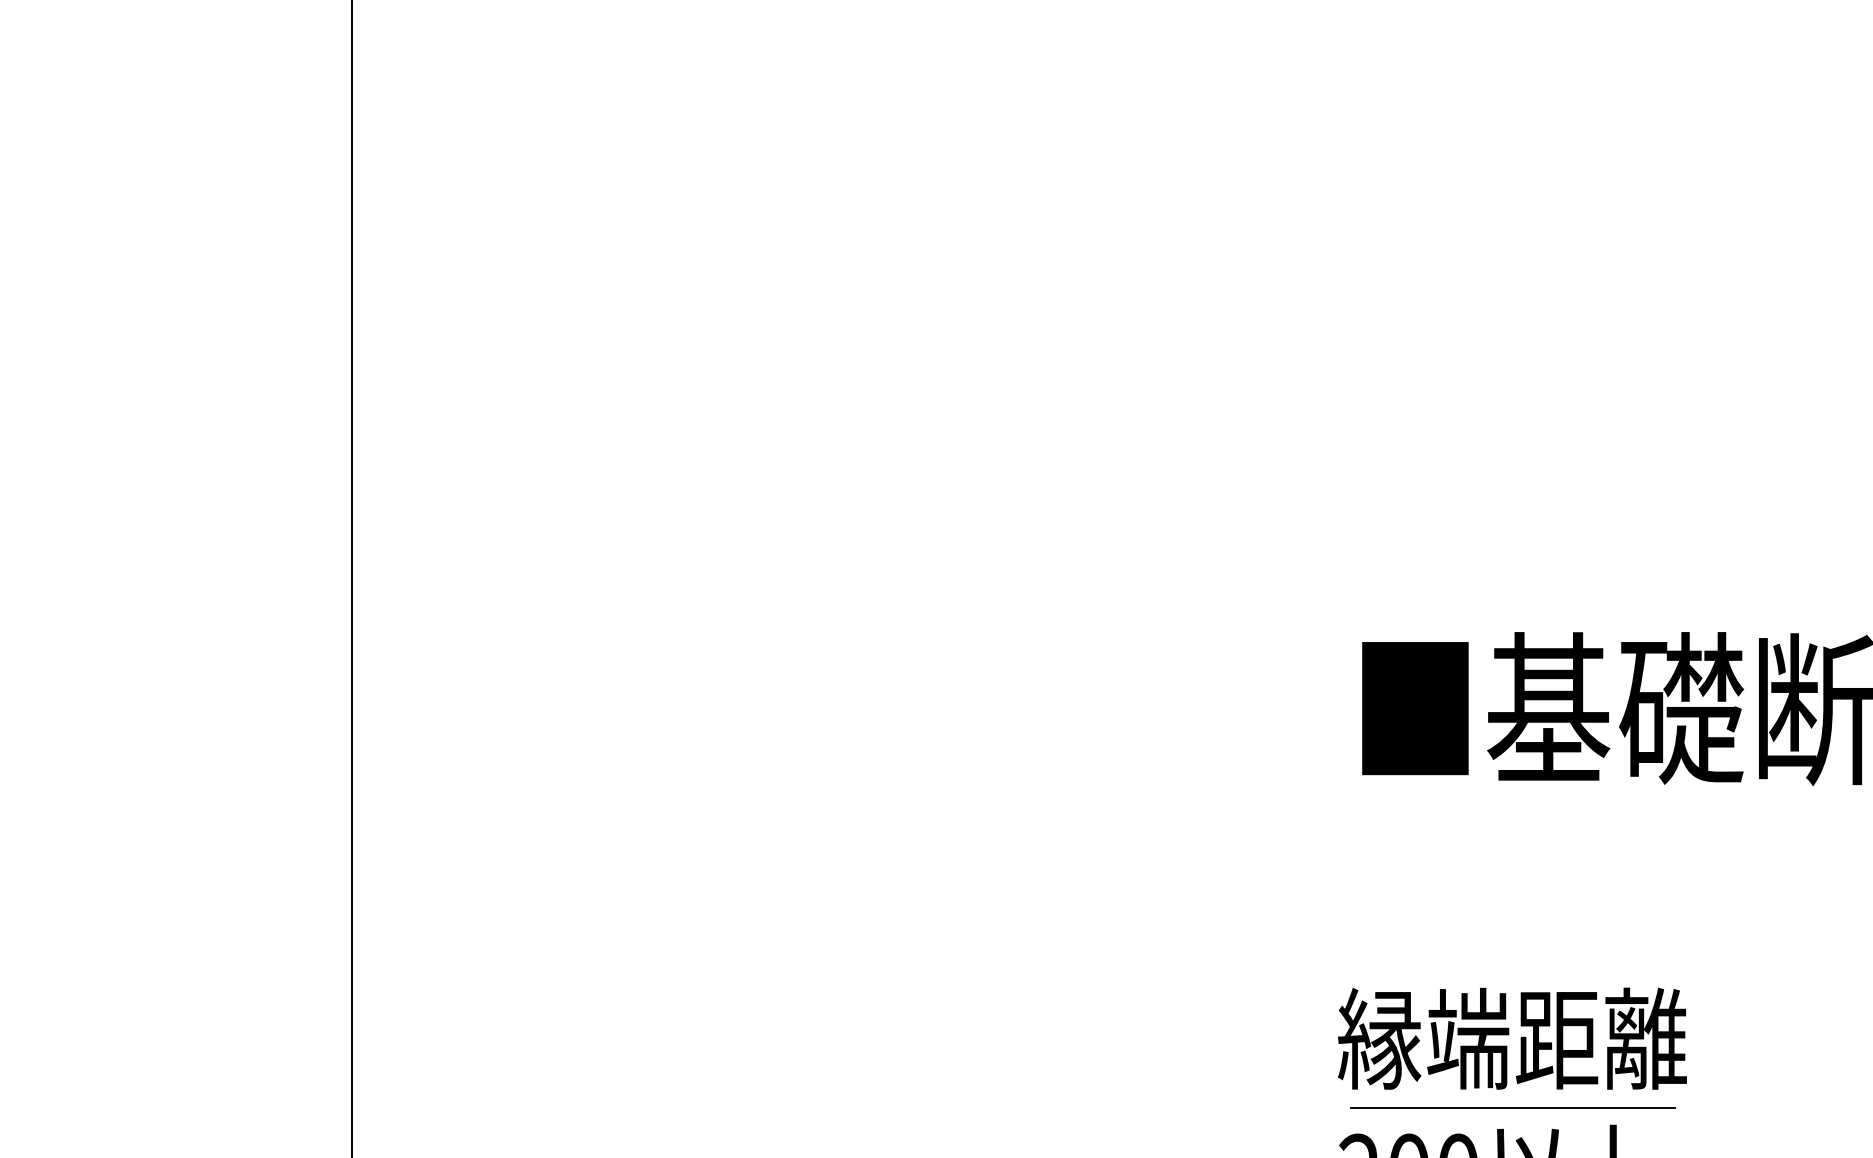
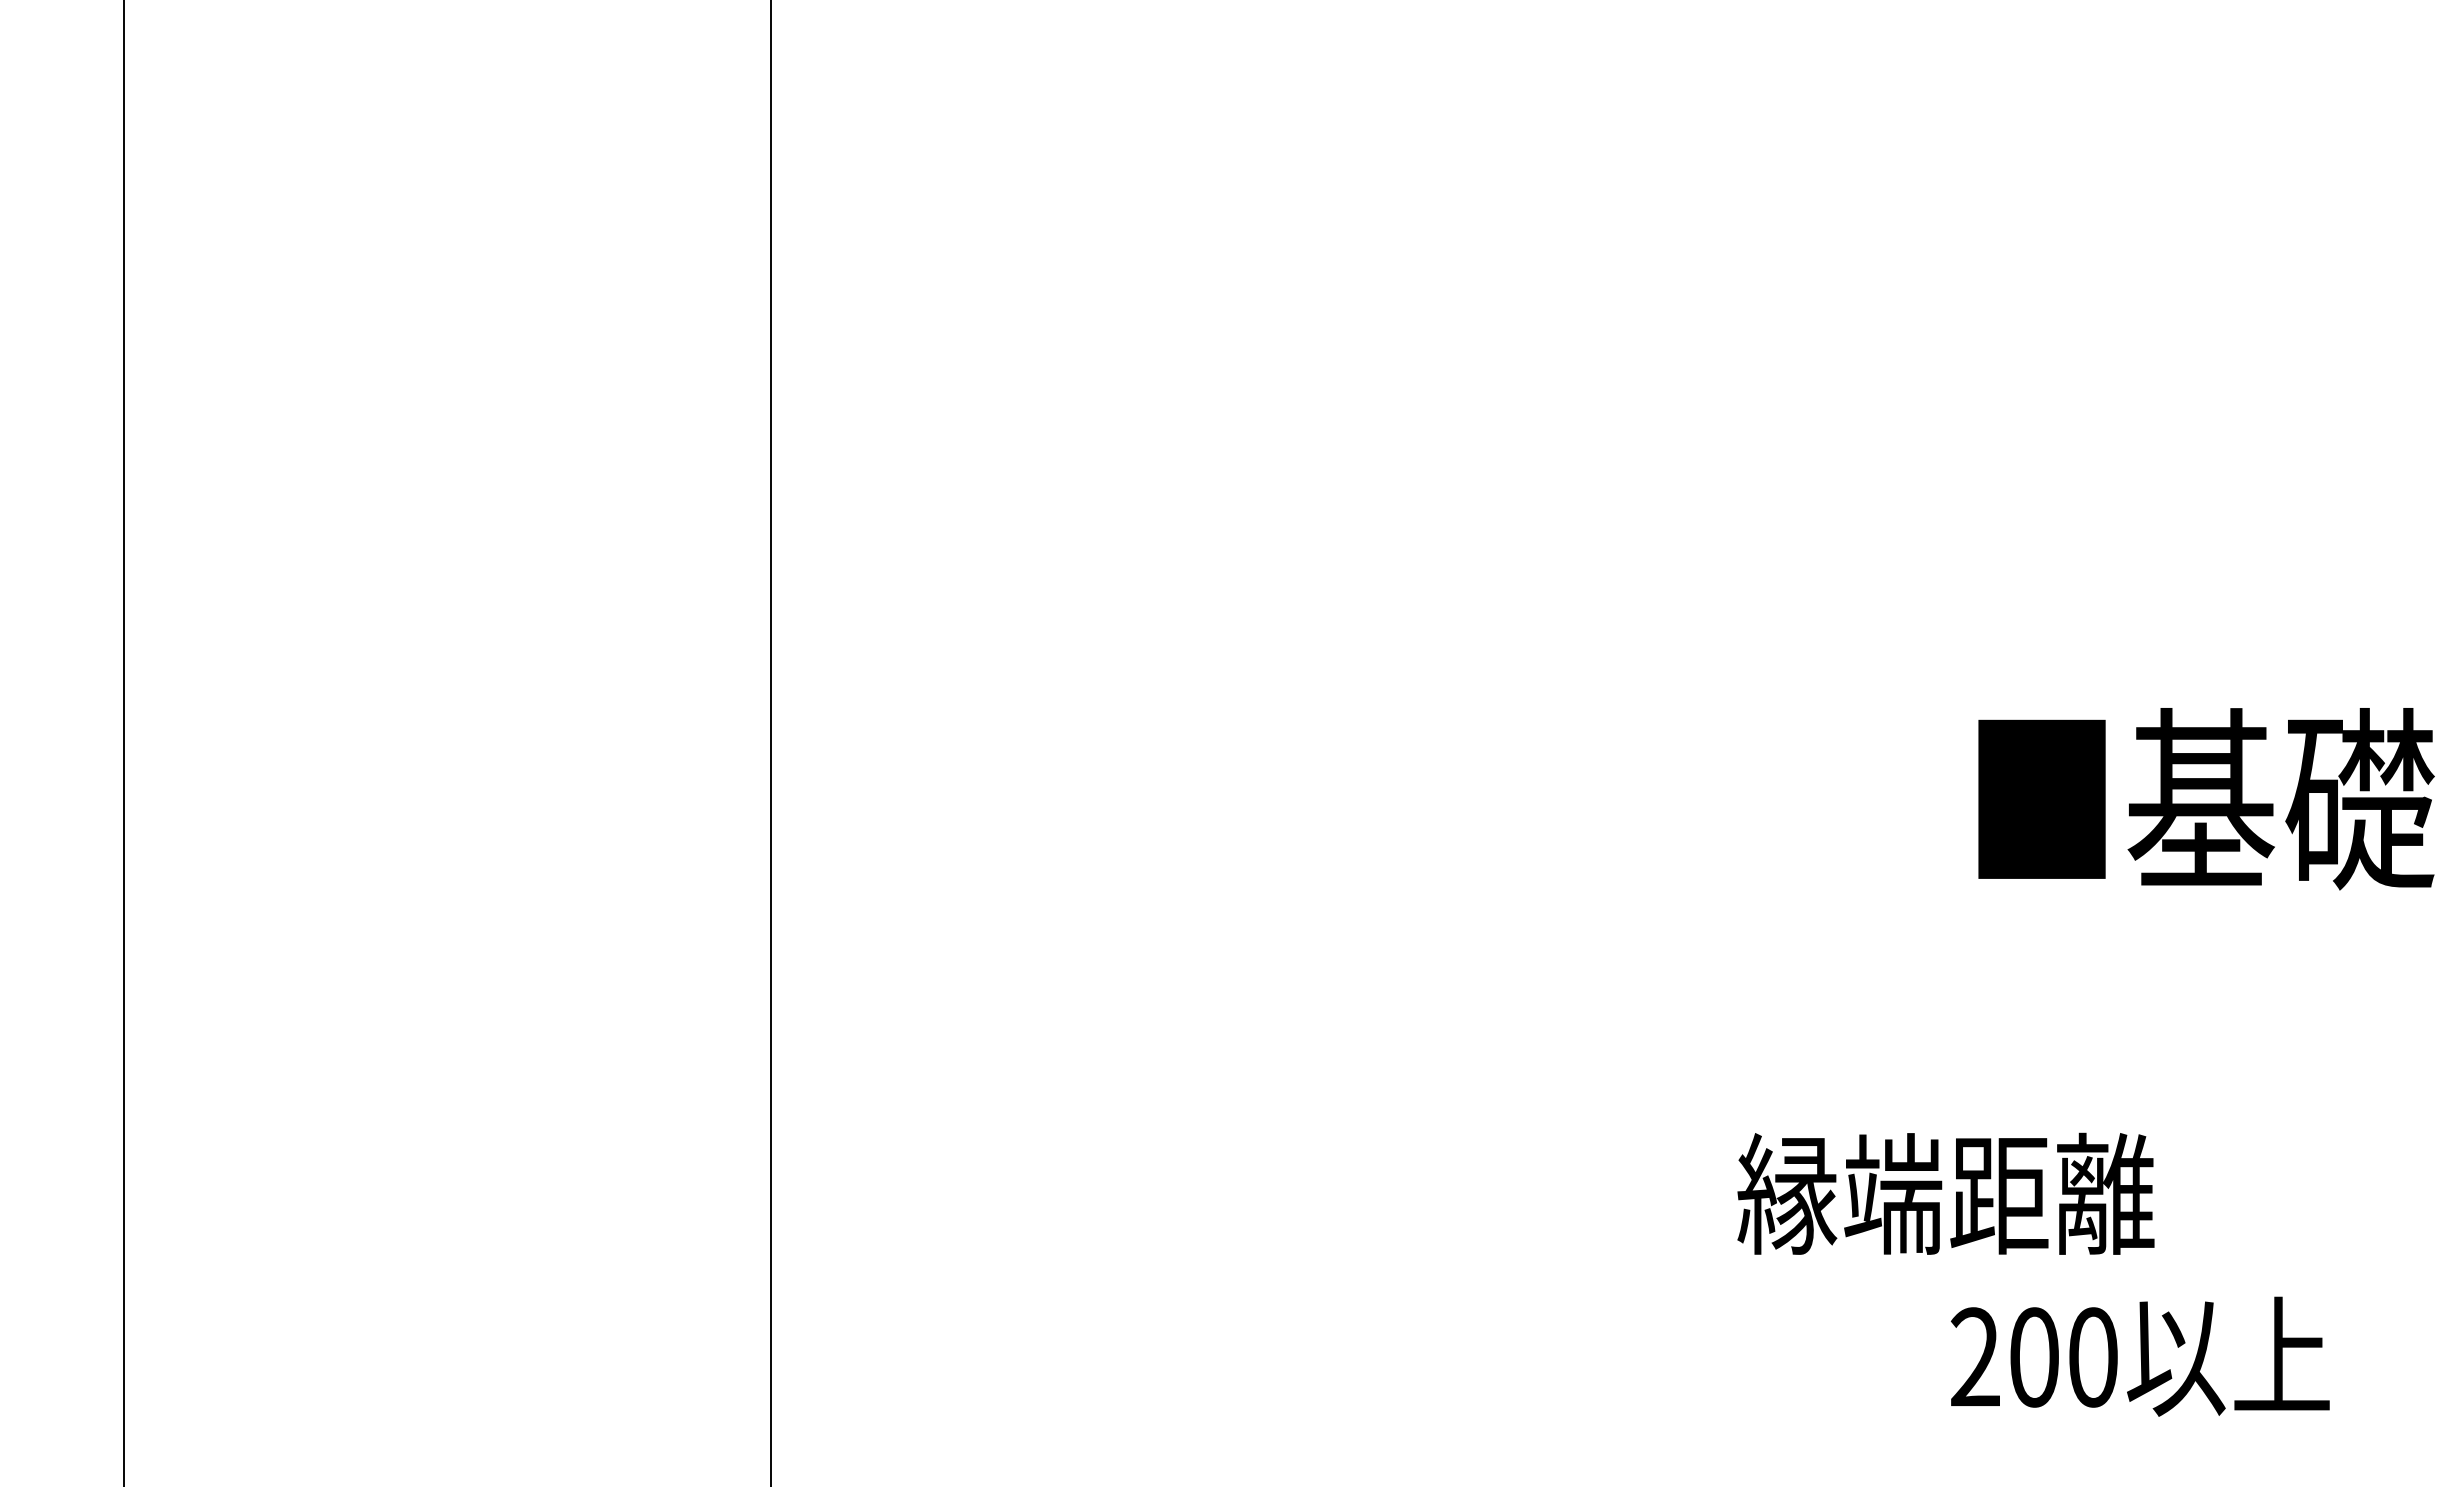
text: (1512, 1038) -> (1945, 1193), moved
line: (1512, 1107) -> (2158, 1276), removed

